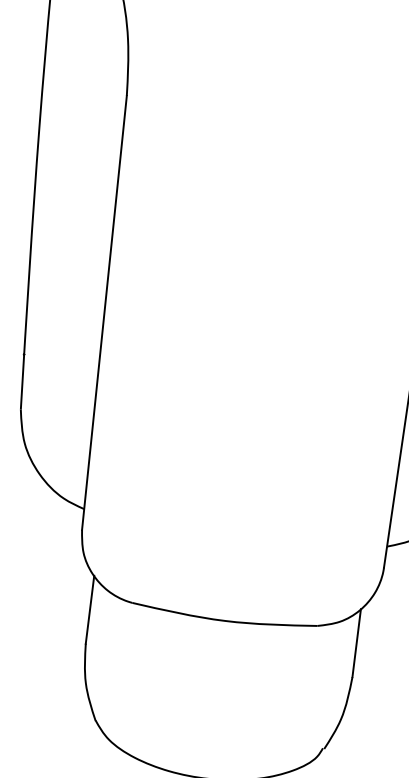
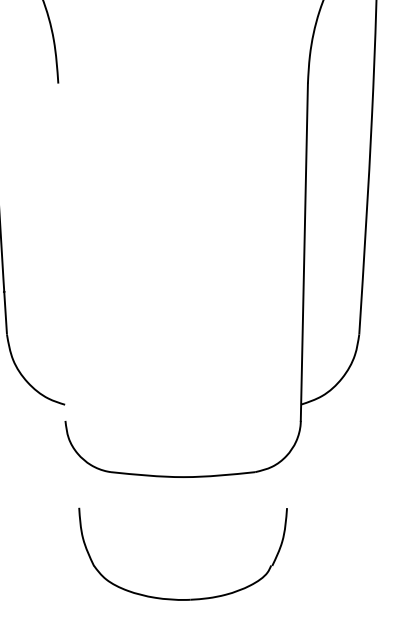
line: (104, 311) -> (61, 251), removed
line: (90, 609) -> (79, 481), removed
line: (357, 643) -> (287, 481), removed

